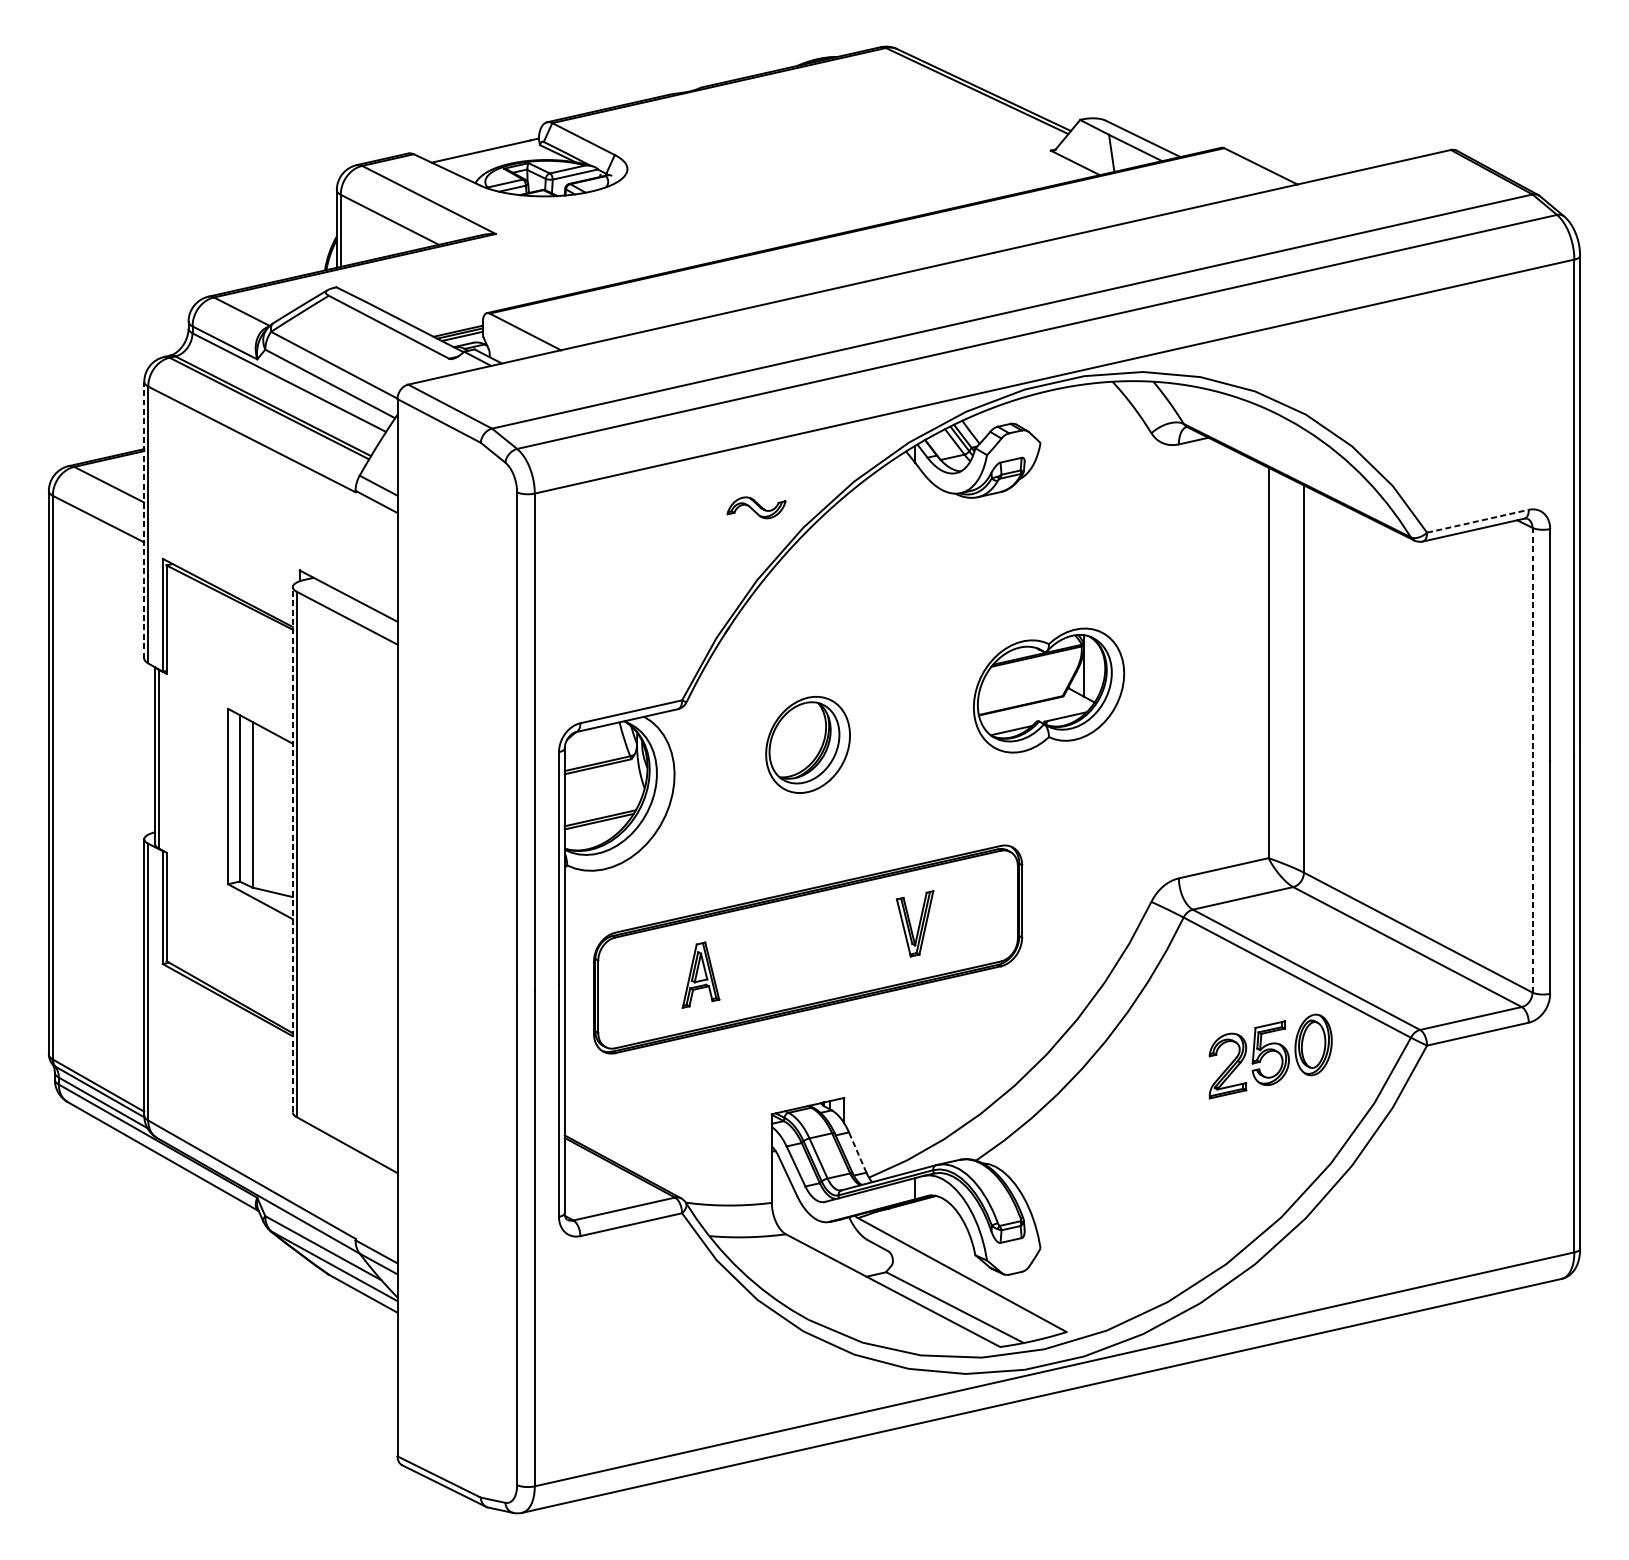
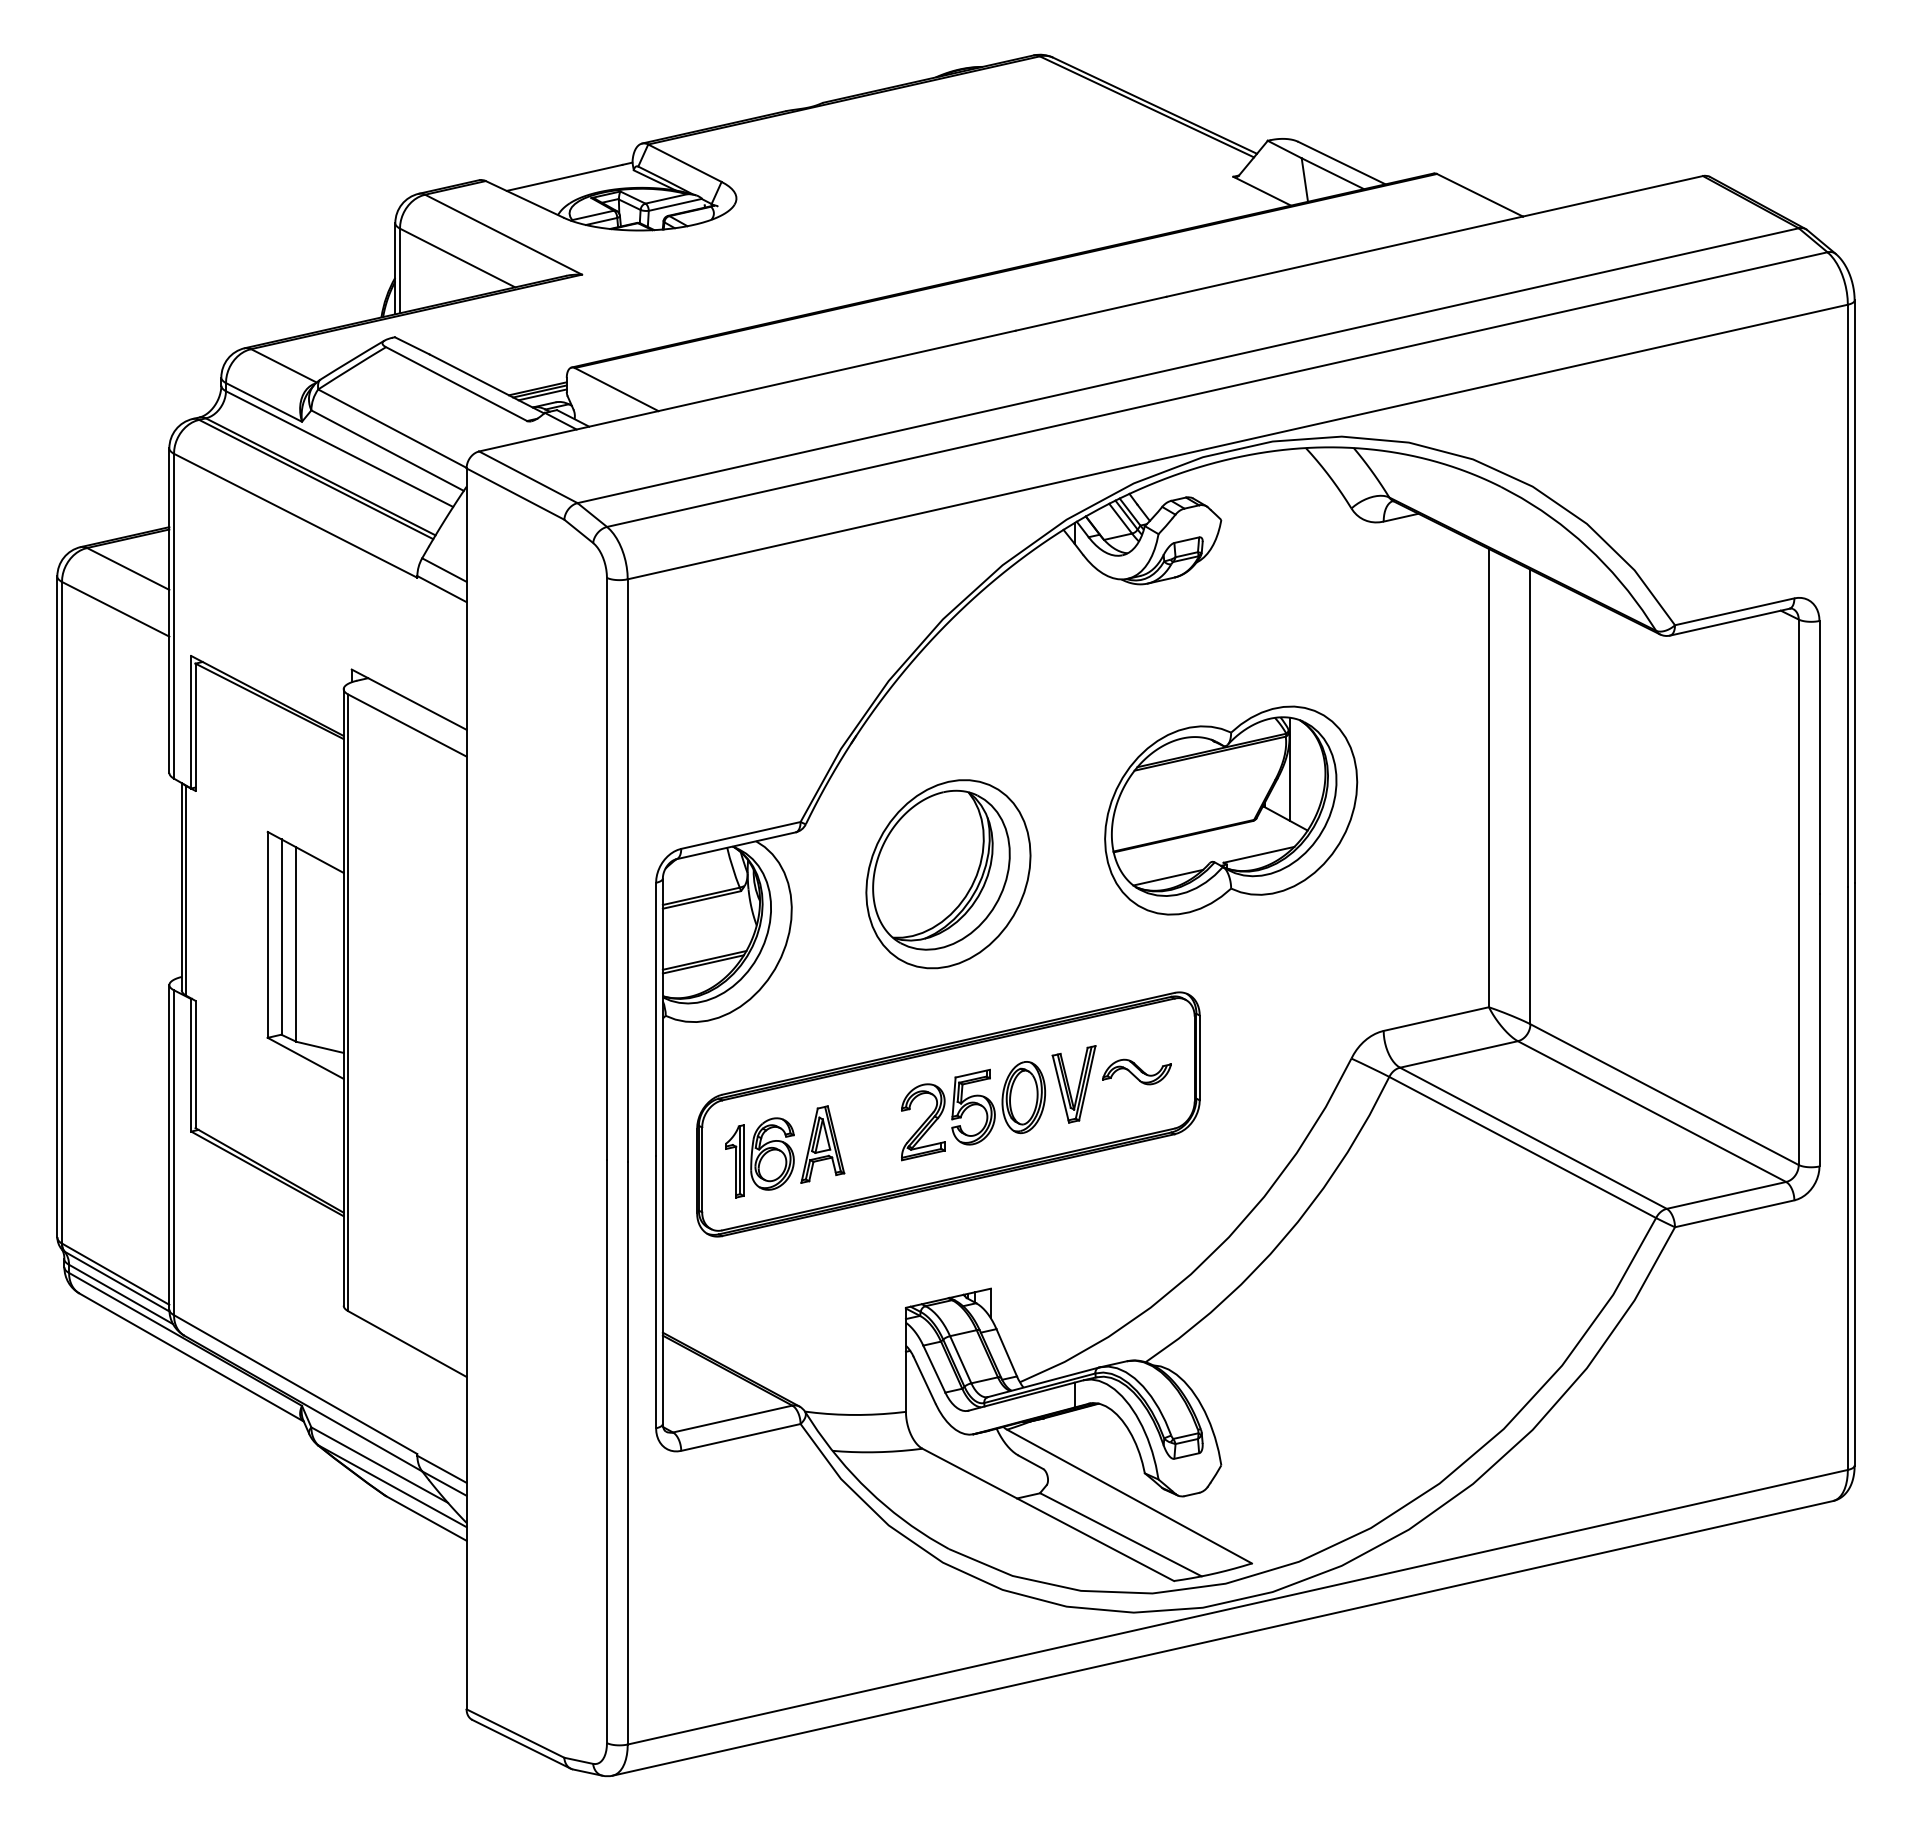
part: (756, 507) -> (1136, 1071), moved
line: (144, 520) -> (169, 610), dashed -> solid
line: (1478, 520) -> (1735, 611), dashed -> solid
part: (1049, 690) -> (1231, 810), size x1.43
part: (808, 745) -> (948, 874), size x1.67
line: (1532, 760) -> (1798, 892), dashed -> solid
line: (292, 849) -> (343, 996), dashed -> solid
part: (647, 986) -> (759, 1157), added
part: (1270, 1056) -> (973, 1111), moved
line: (857, 1152) -> (1006, 1352), dashed -> solid

